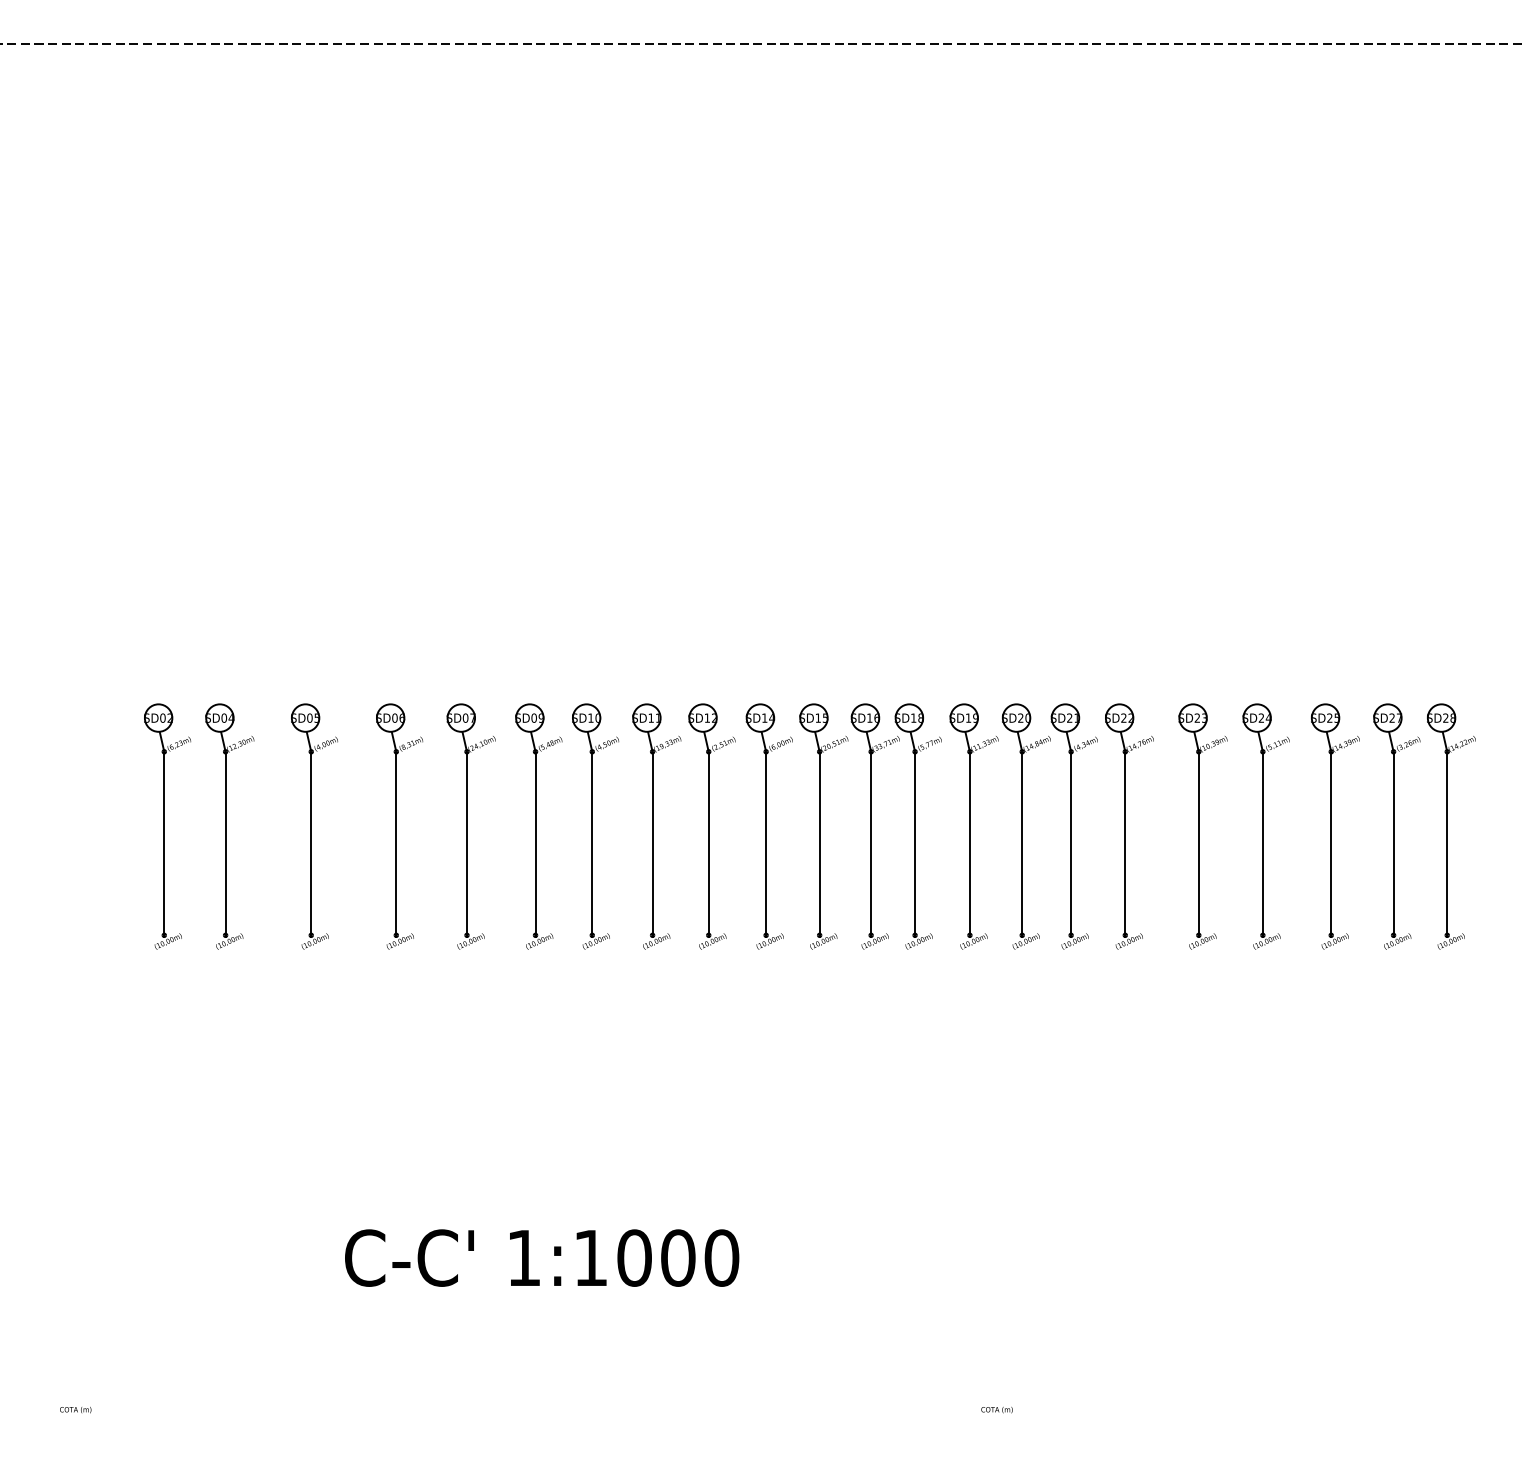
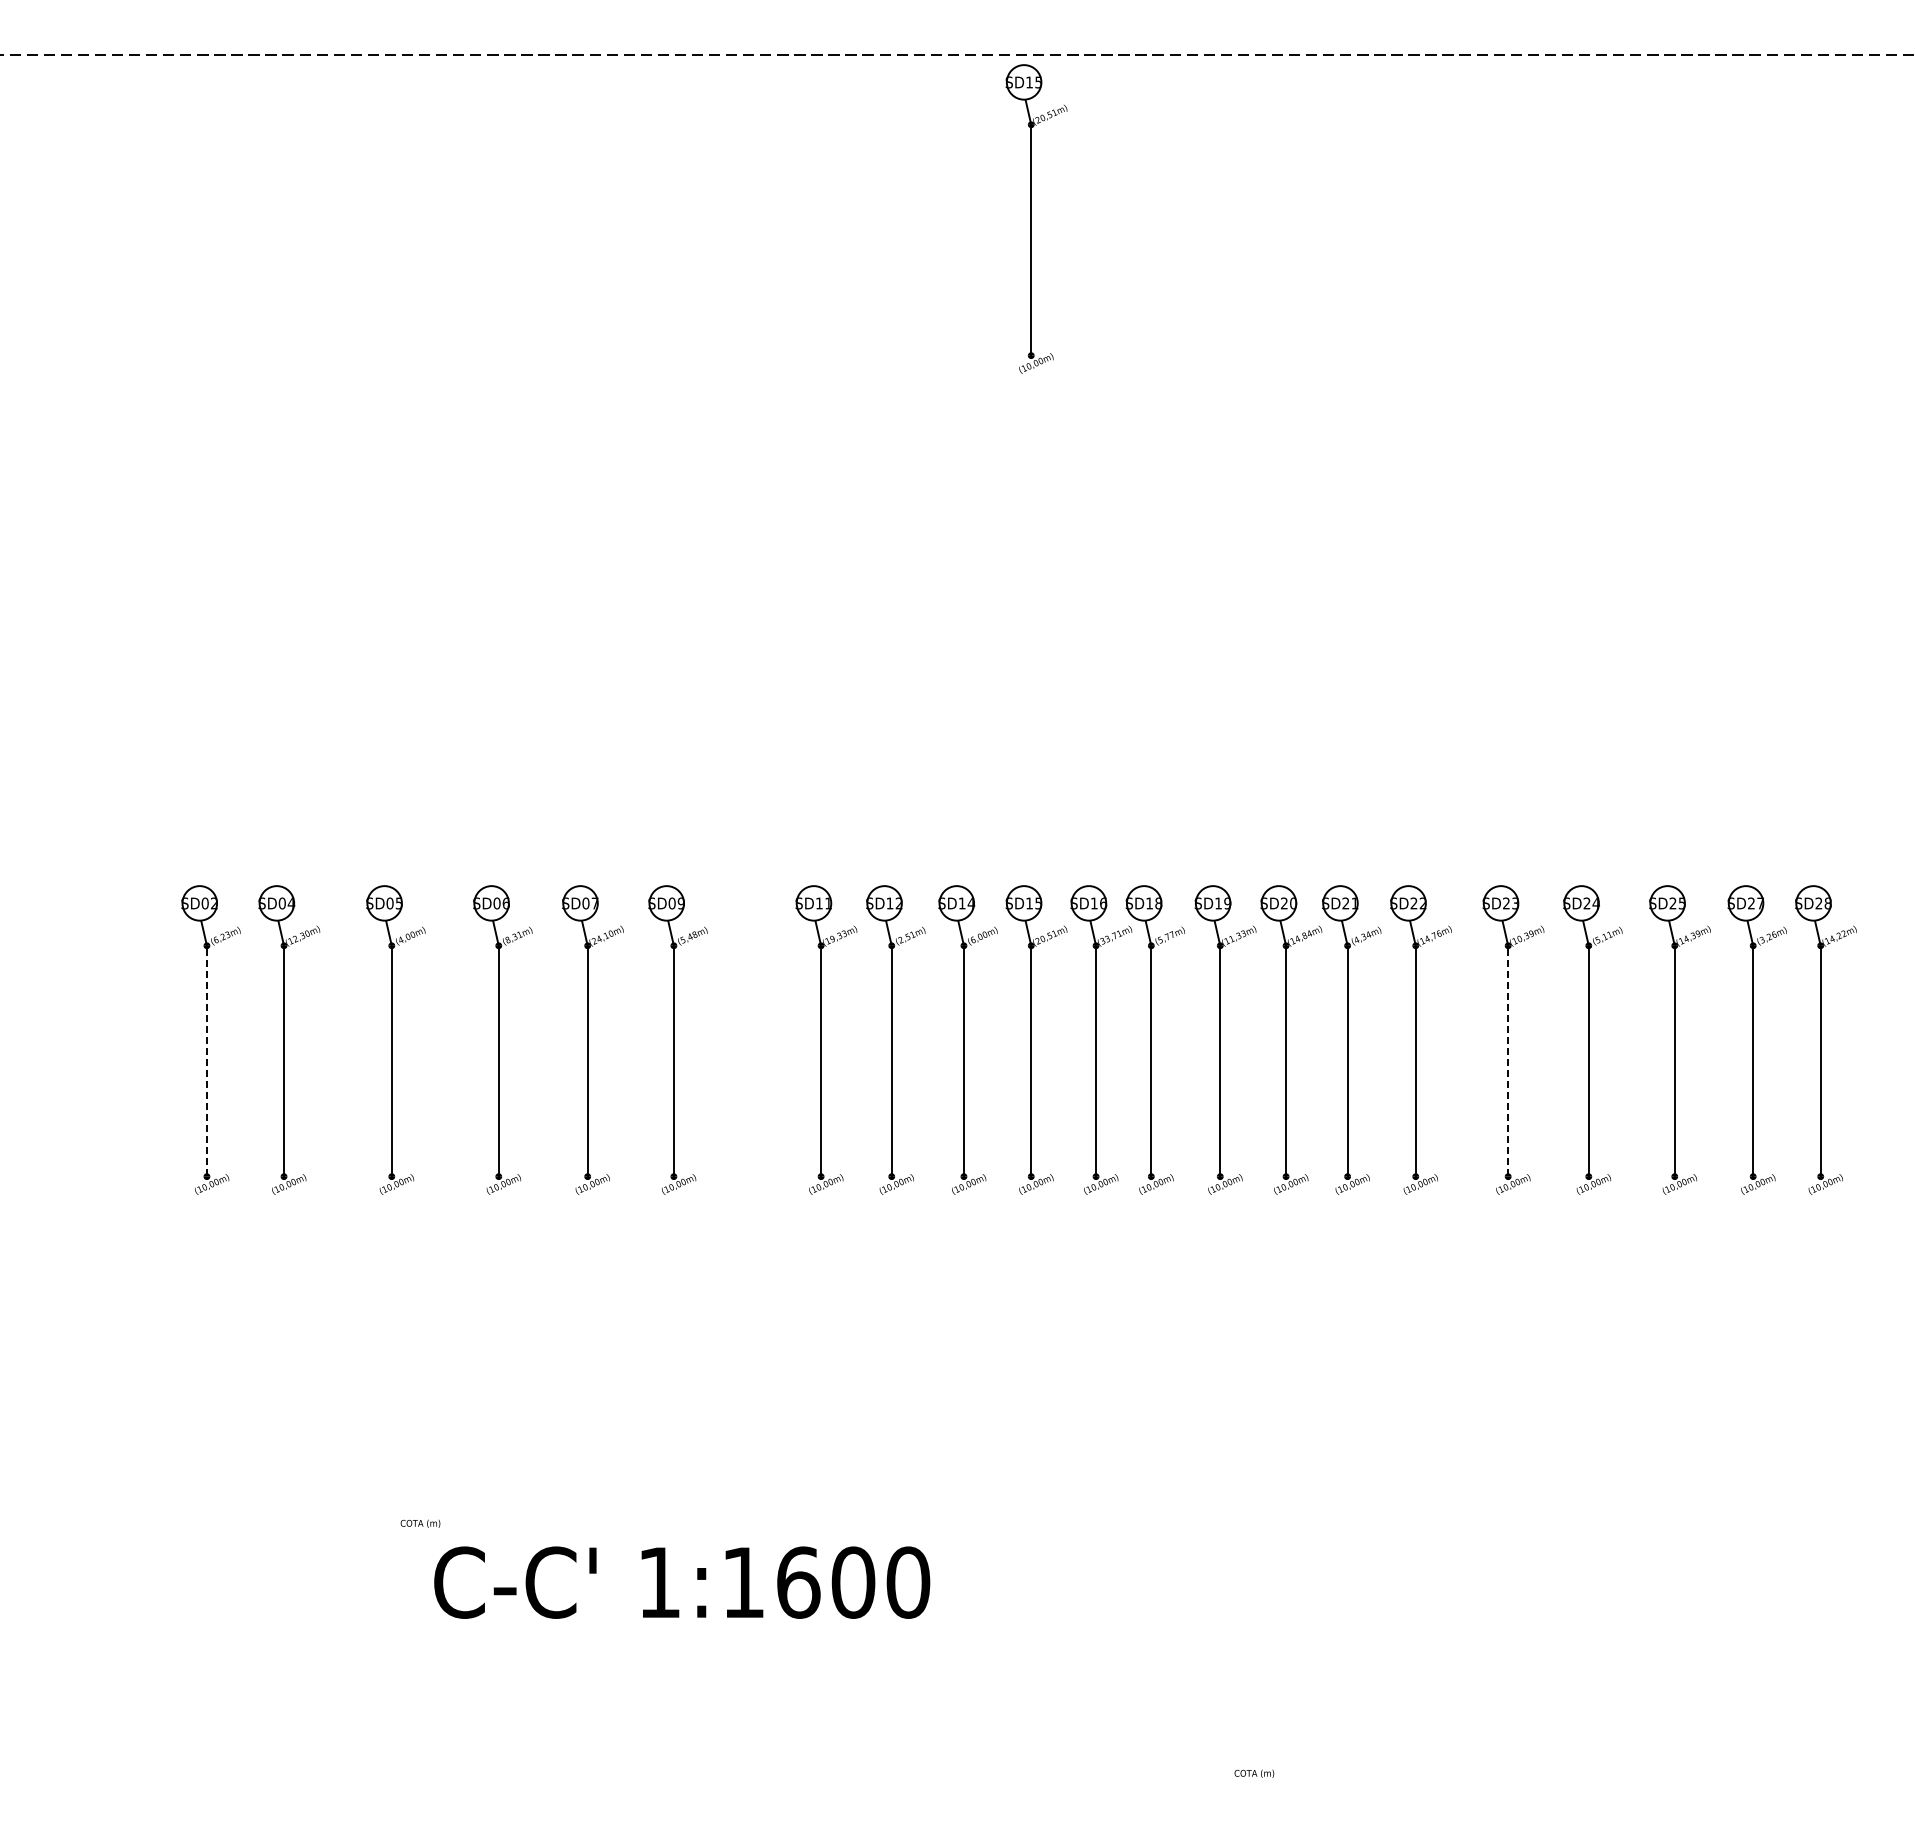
part: (823, 173) -> (1036, 218), added
part: (594, 826) -> (748, 1039), removed
line: (163, 844) -> (206, 1062), solid -> dashed
line: (1199, 844) -> (1508, 1062), solid -> dashed
text: (634, 1257) -> (798, 1582), 1:1000 -> 1:1600
text: (75, 1409) -> (420, 1523), moved

